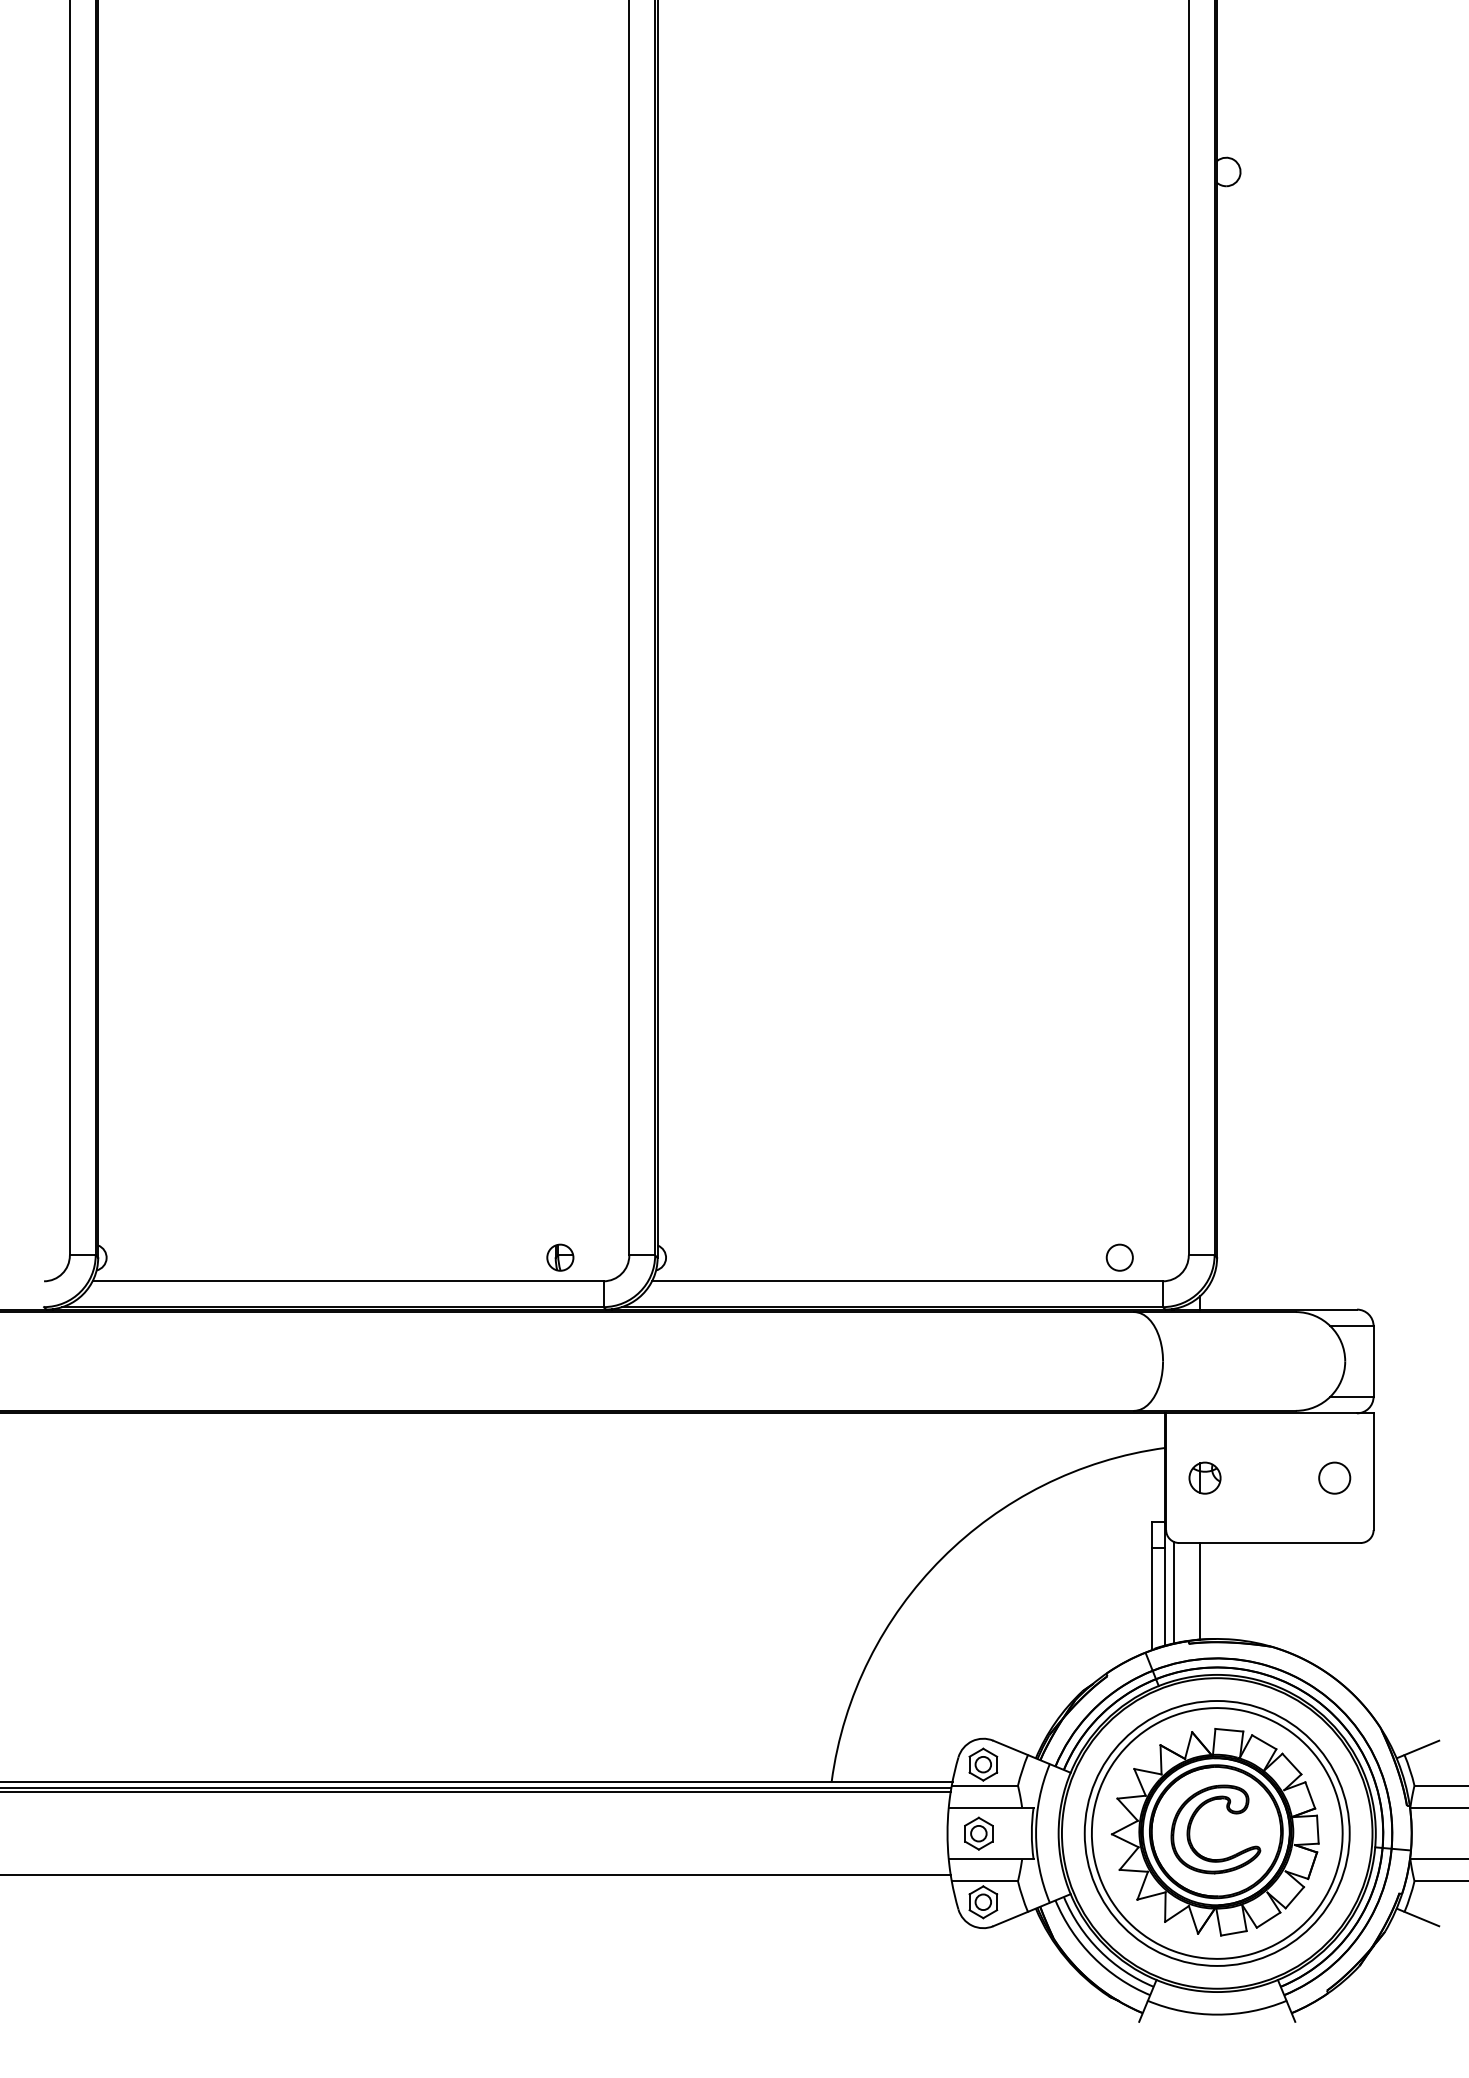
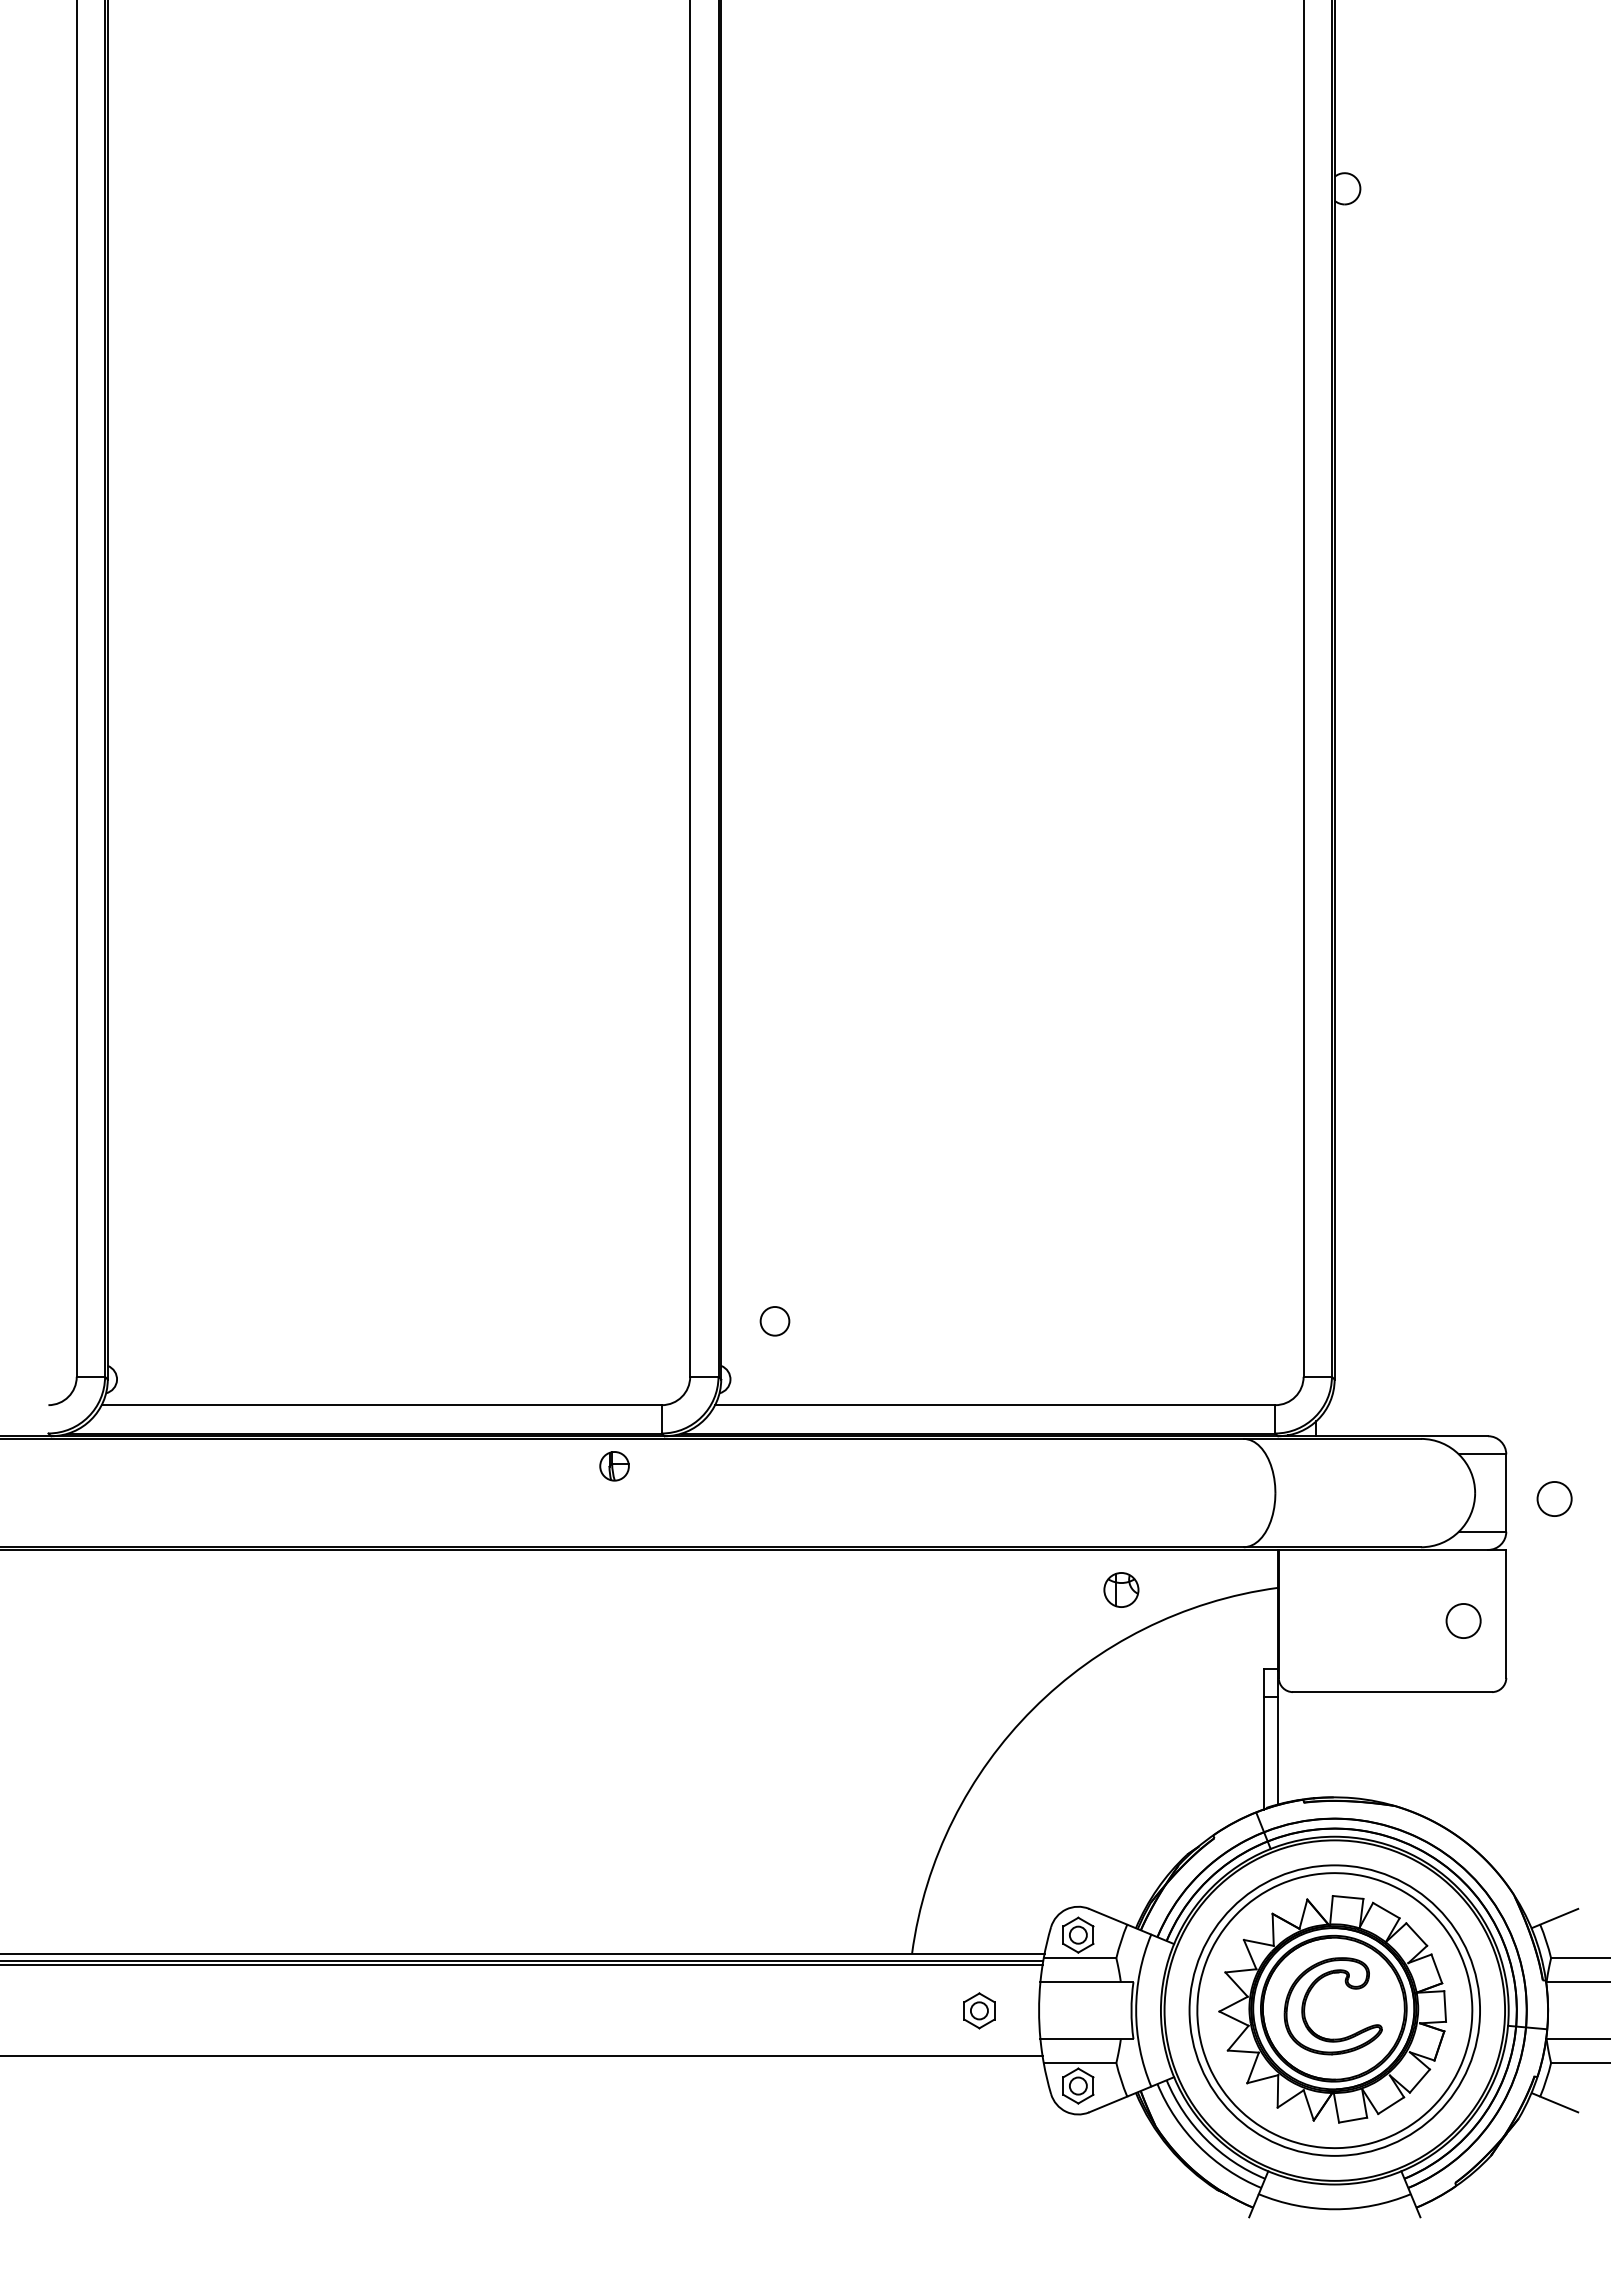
part: (560, 1257) -> (614, 1466), moved
circle: (1119, 1257) -> (774, 1321), moved
circle: (1417, 1366) -> (1554, 1498), added
part: (1205, 1477) -> (1121, 1589), moved
line: (1200, 1590) -> (1316, 1744), removed
line: (1174, 1592) -> (1287, 1746), removed
part: (978, 1833) -> (979, 2010), moved

